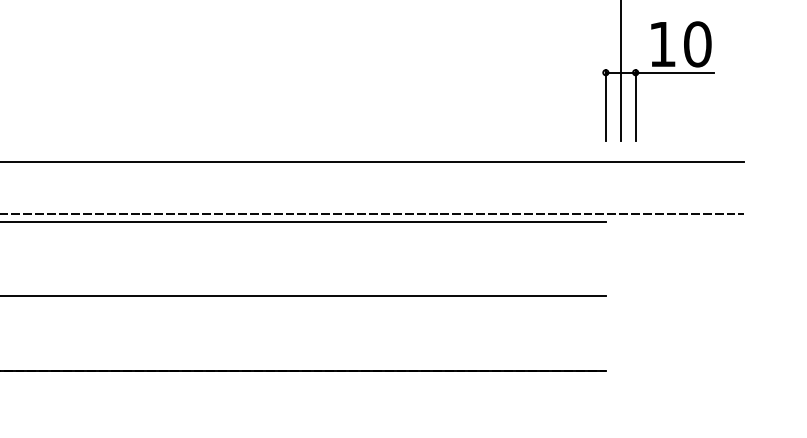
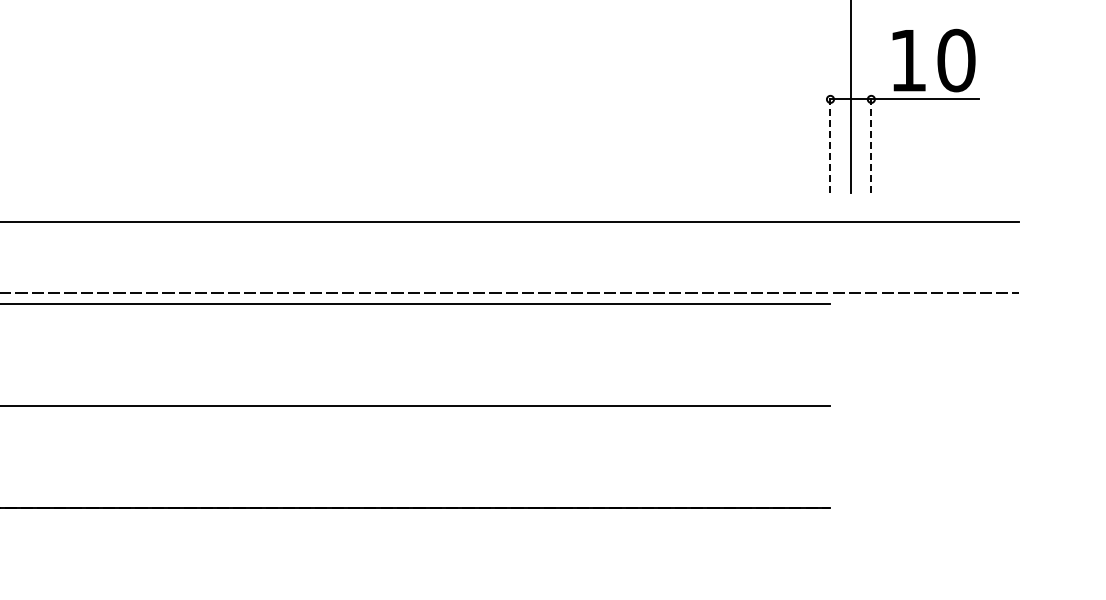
line: (605, 104) -> (830, 143), solid -> dashed
line: (635, 104) -> (871, 143), solid -> dashed

